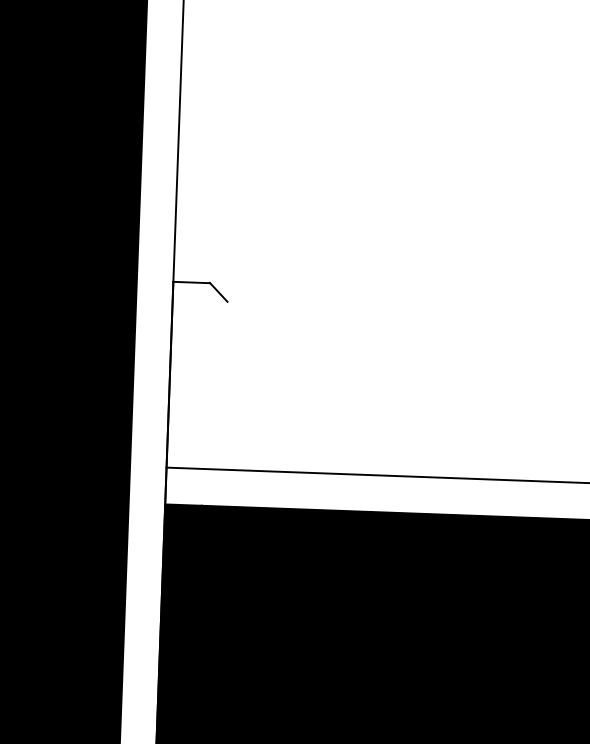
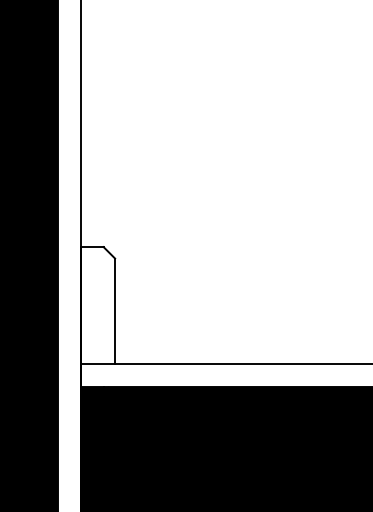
line: (225, 384) -> (115, 310), added

